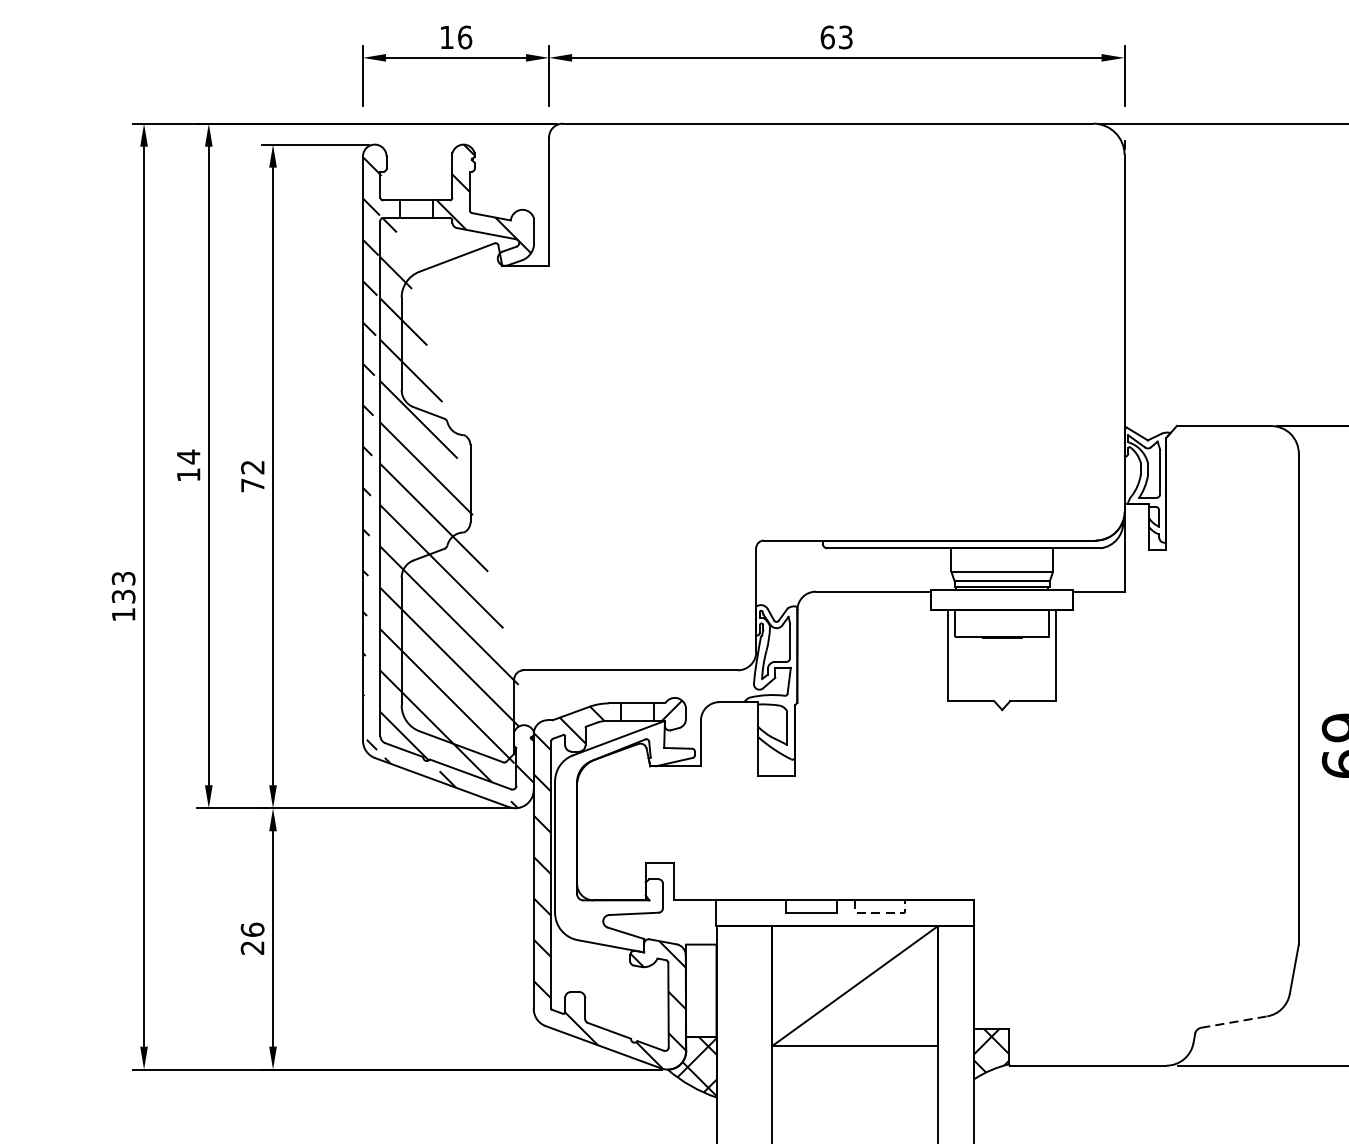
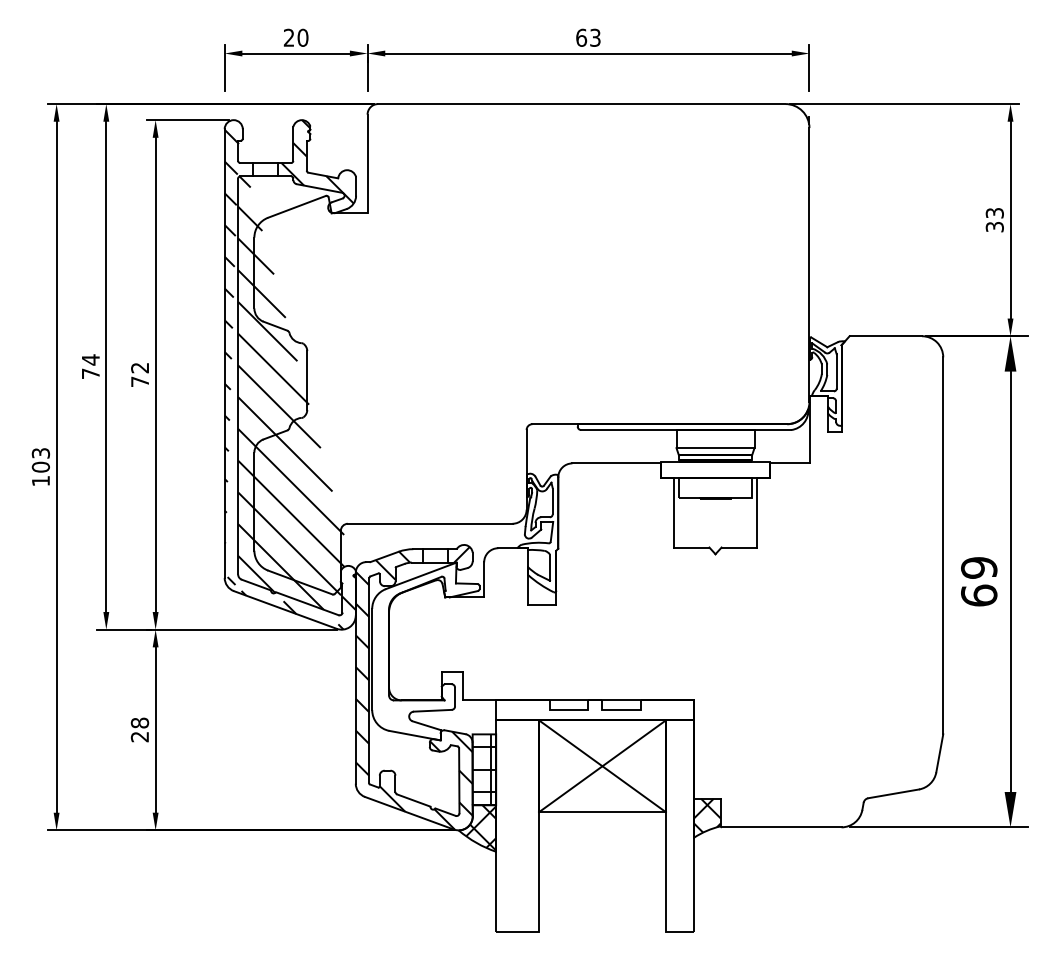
text: (455, 36) -> (295, 37), 16 -> 20
text: (188, 474) -> (90, 373), 14 -> 74
text: (123, 595) -> (40, 466), 133 -> 103
line: (881, 912) -> (622, 709), dashed -> solid
text: (252, 929) -> (139, 722), 26 -> 28
line: (855, 986) -> (602, 766), added
hatch: (701, 990) -> (484, 769), added
line: (1234, 1021) -> (893, 793), dashed -> solid

